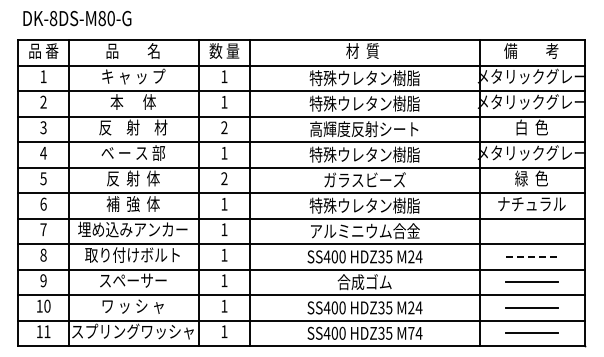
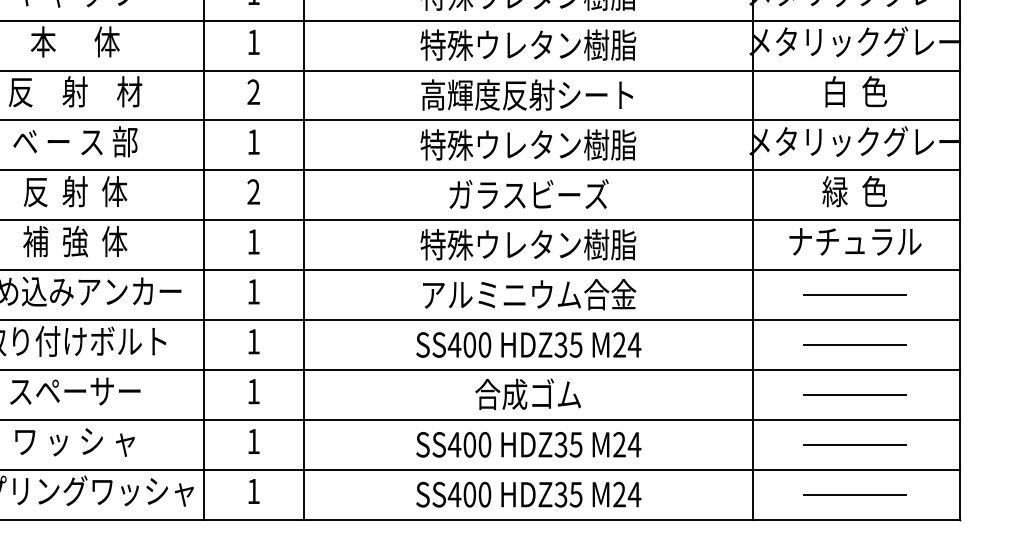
line: (531, 230) -> (854, 293), added
line: (531, 256) -> (854, 344), dashed -> solid
text: (411, 332) -> (619, 492), M74 -> M24

